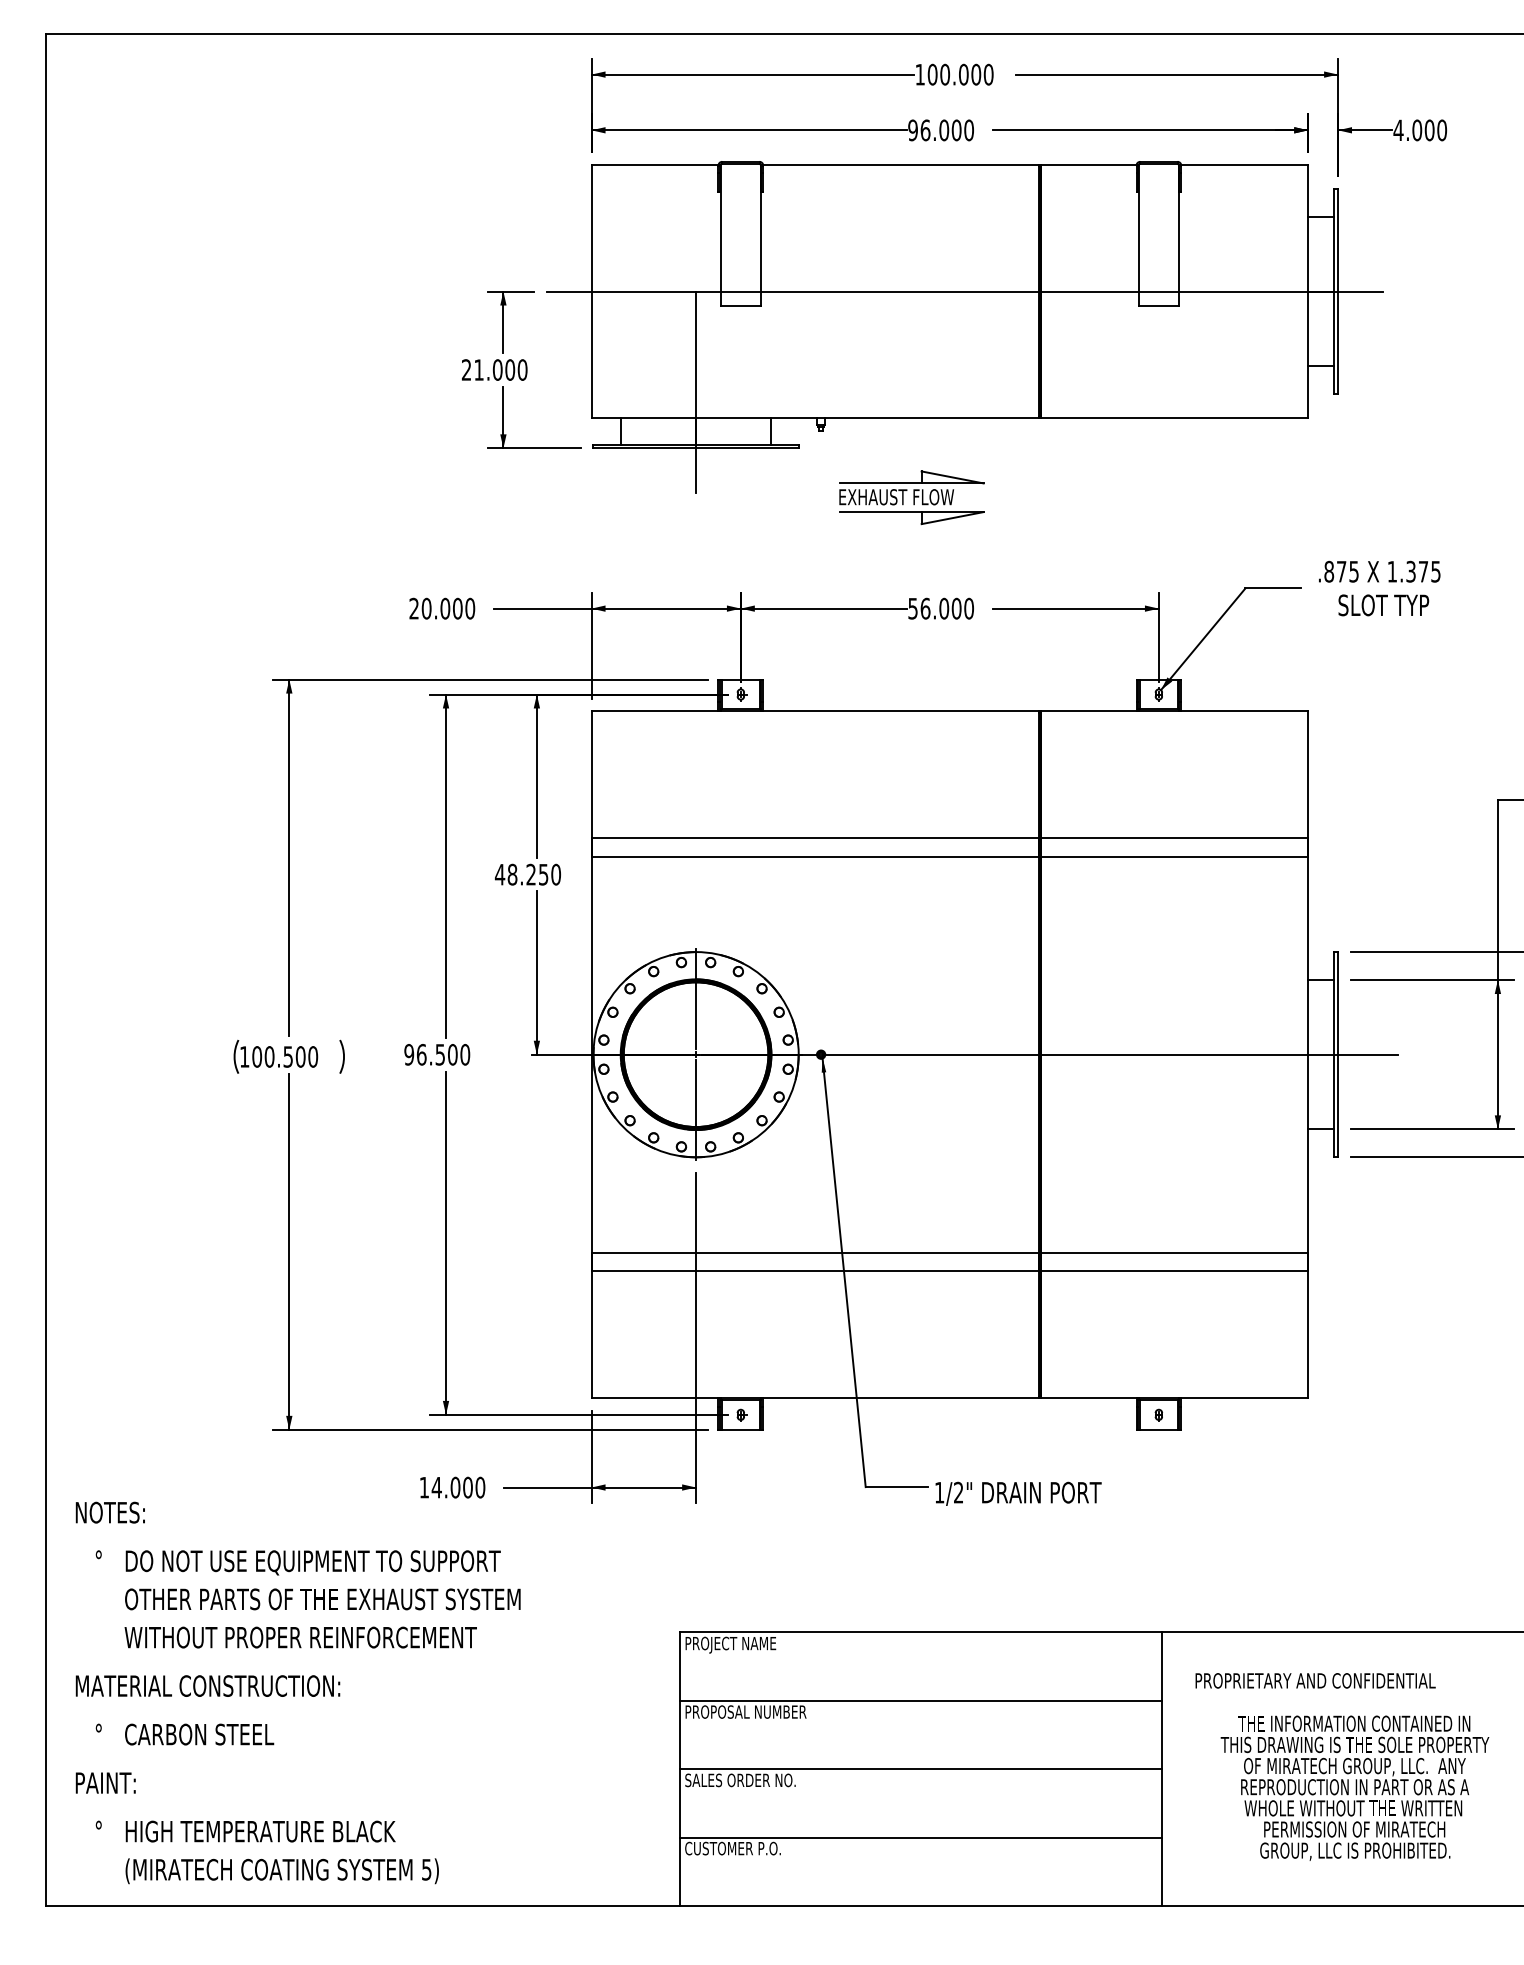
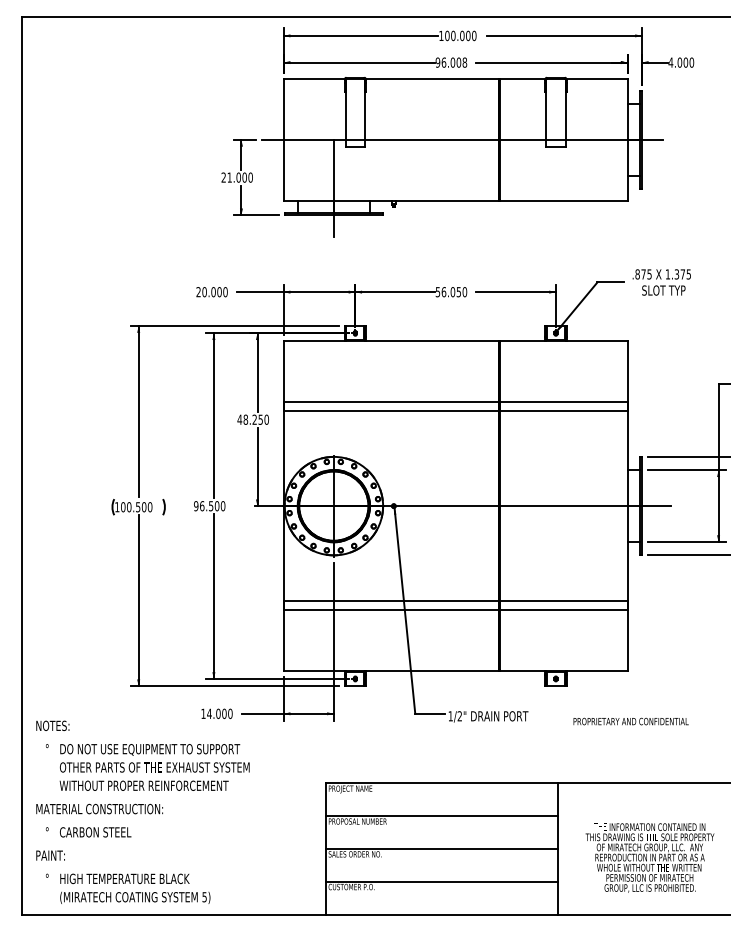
text: (968, 130) -> (464, 62), 96.000 -> 96.008
part: (912, 496) -> (437, 238), removed
text: (955, 609) -> (458, 292), 56.000 -> 56.050
text: (1314, 1680) -> (630, 721), moved

